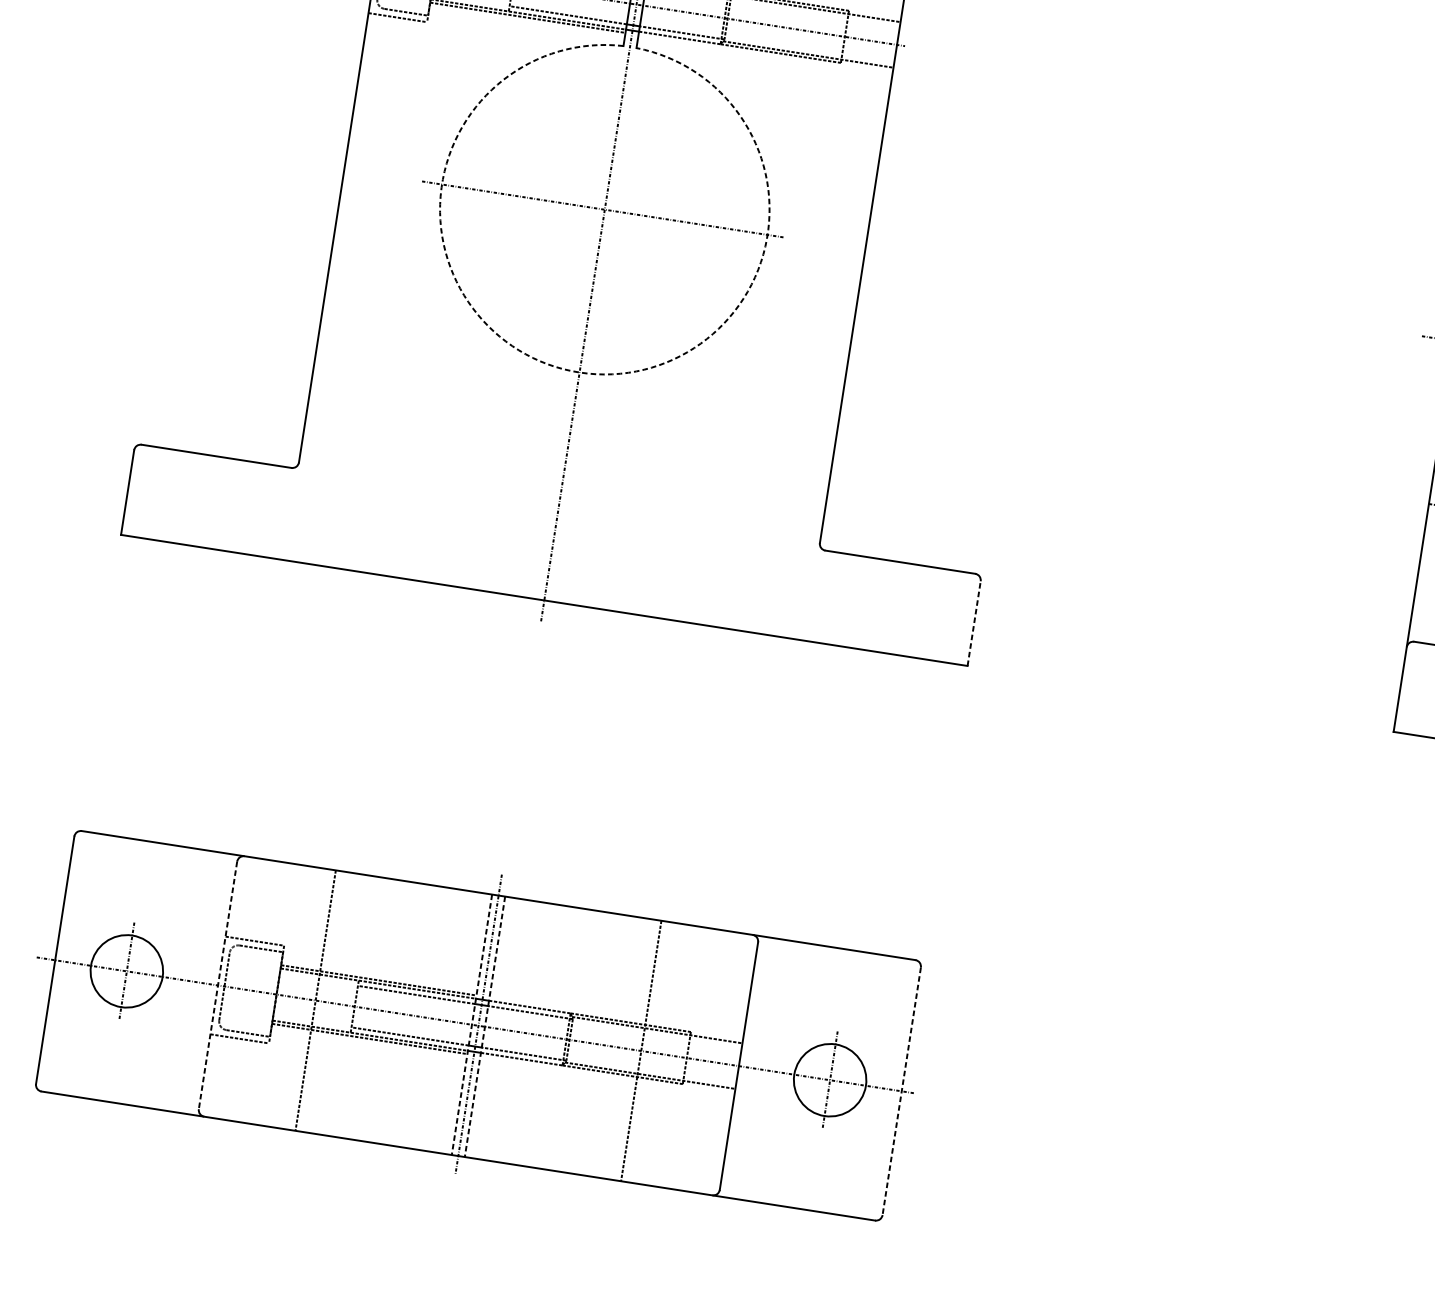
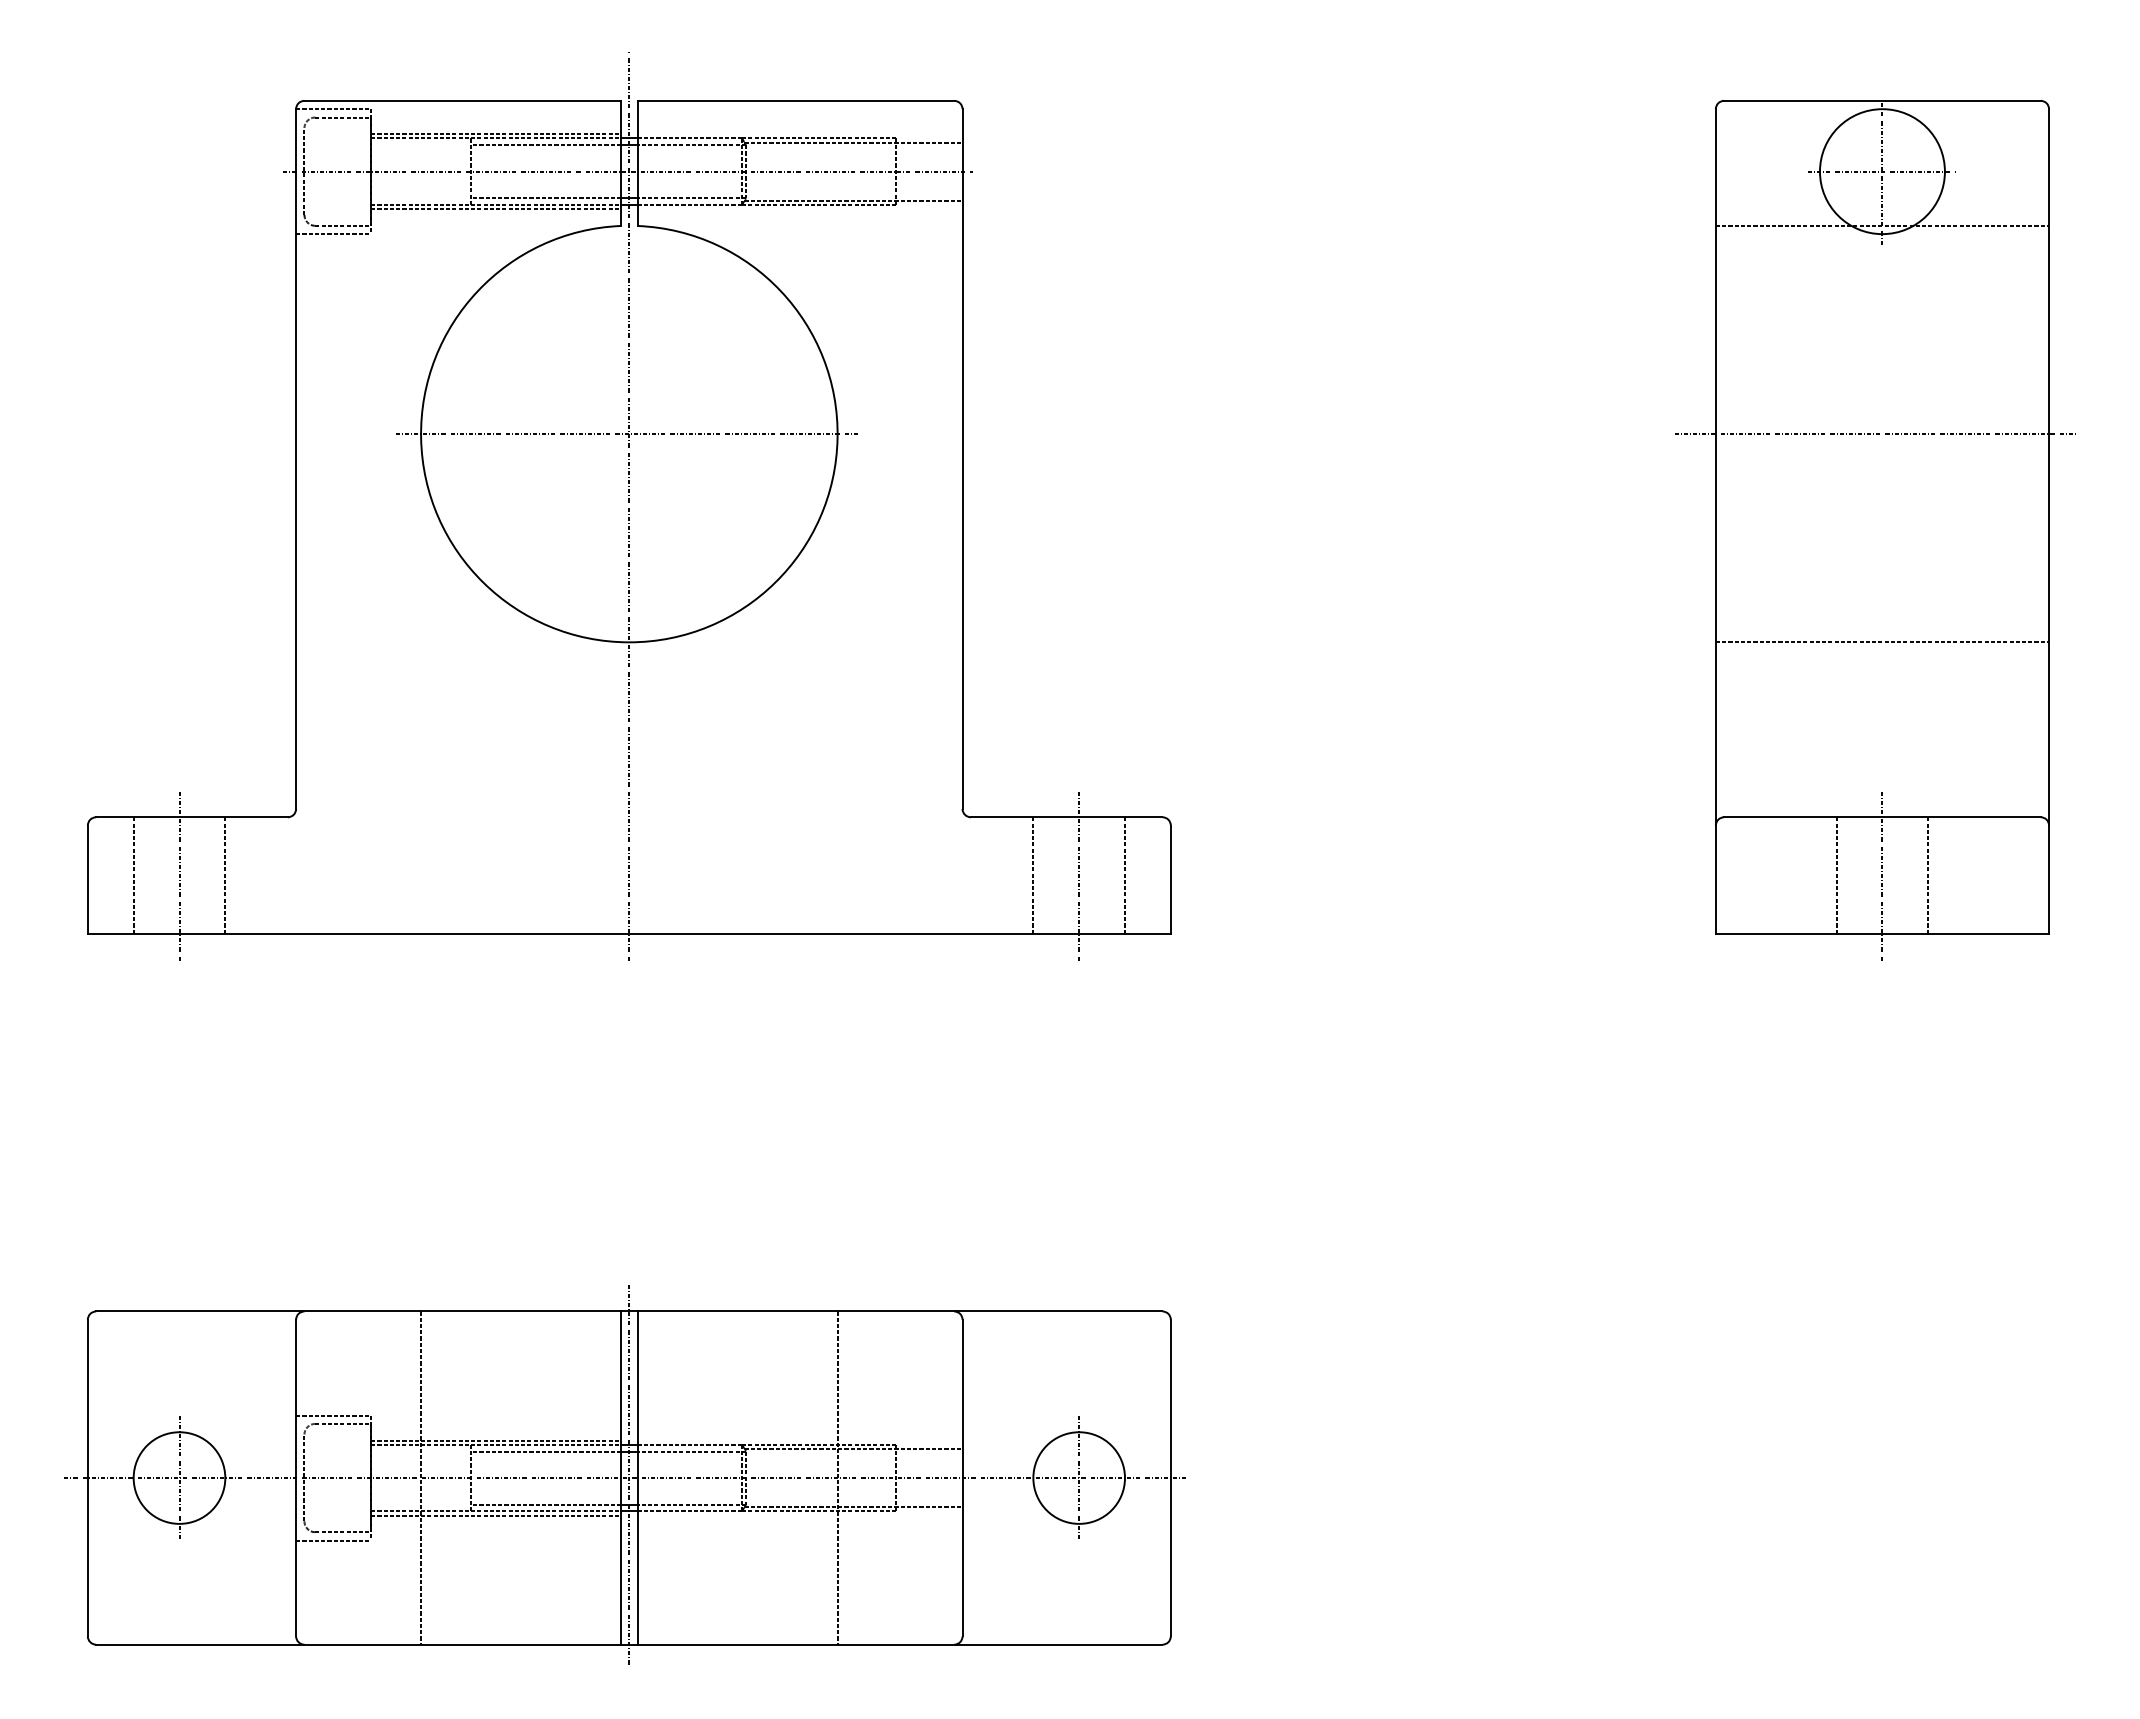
arc: (579, 372) -> (629, 642), dashed -> solid
line: (163, 494) -> (133, 875), added
line: (199, 500) -> (179, 875), added
line: (235, 505) -> (225, 875), added
line: (867, 603) -> (1033, 875), added
line: (903, 609) -> (1079, 875), added
line: (939, 614) -> (1125, 875), added
line: (973, 623) -> (1170, 879), dashed -> solid
line: (218, 985) -> (296, 1478), dashed -> solid
line: (472, 1025) -> (621, 1478), dashed -> solid
line: (484, 1027) -> (637, 1478), dashed -> solid
line: (901, 1091) -> (1170, 1478), dashed -> solid

